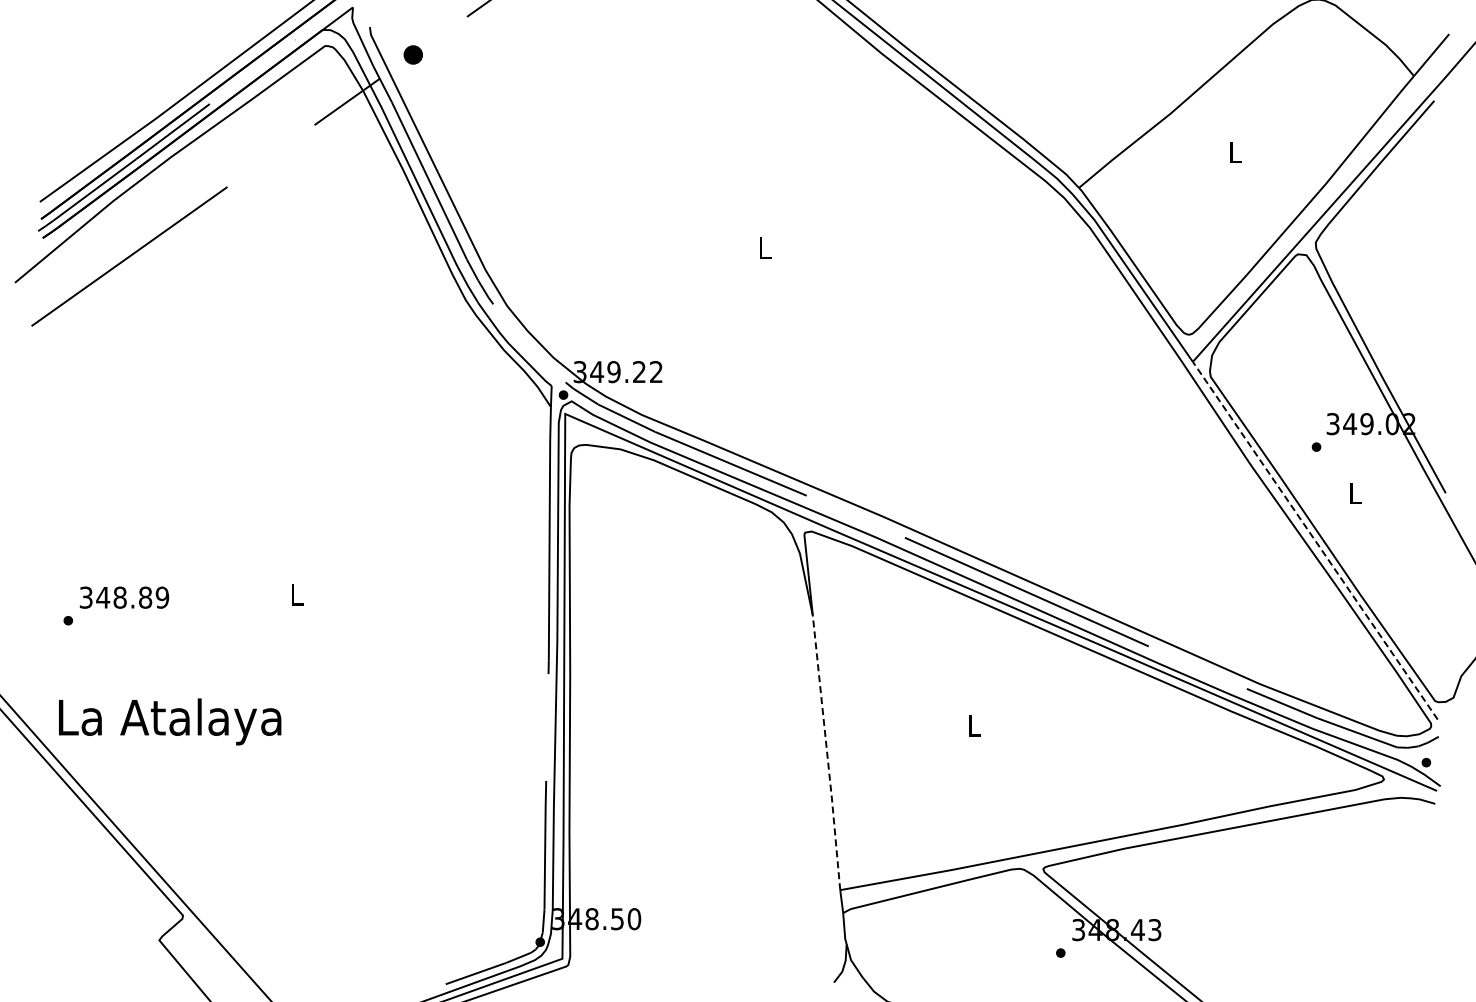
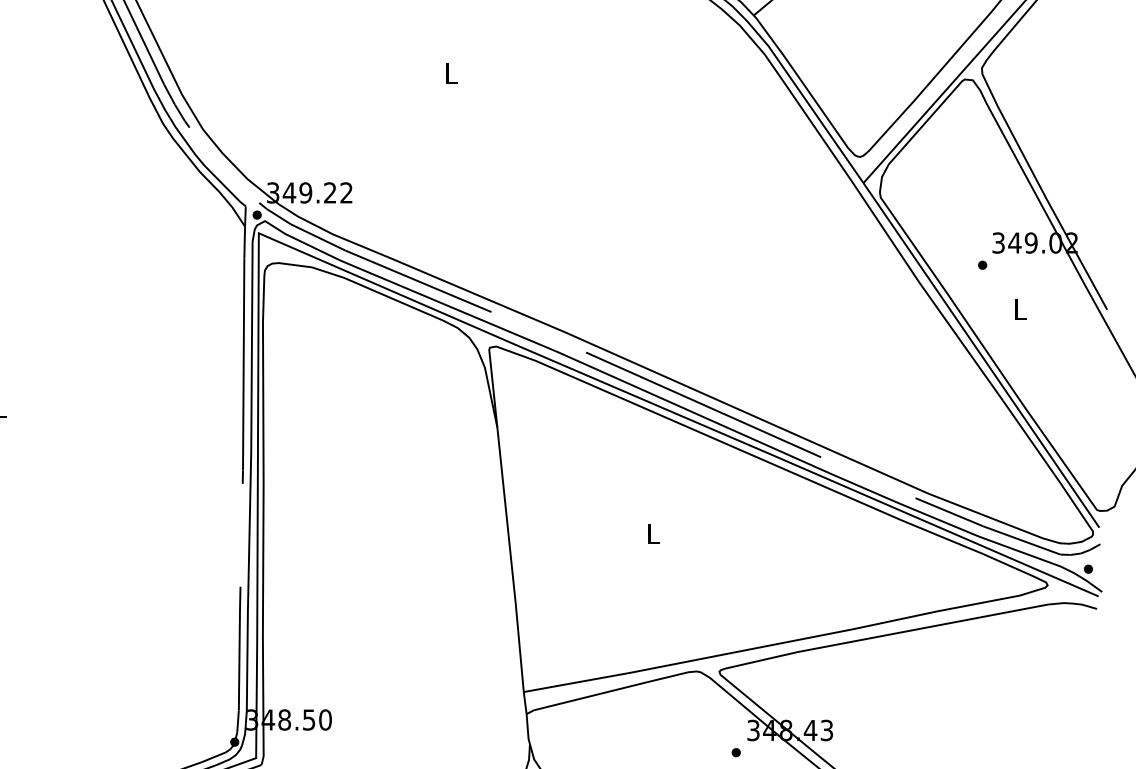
line: (1315, 540) -> (981, 355), dashed -> solid
line: (827, 753) -> (511, 560), dashed -> solid

